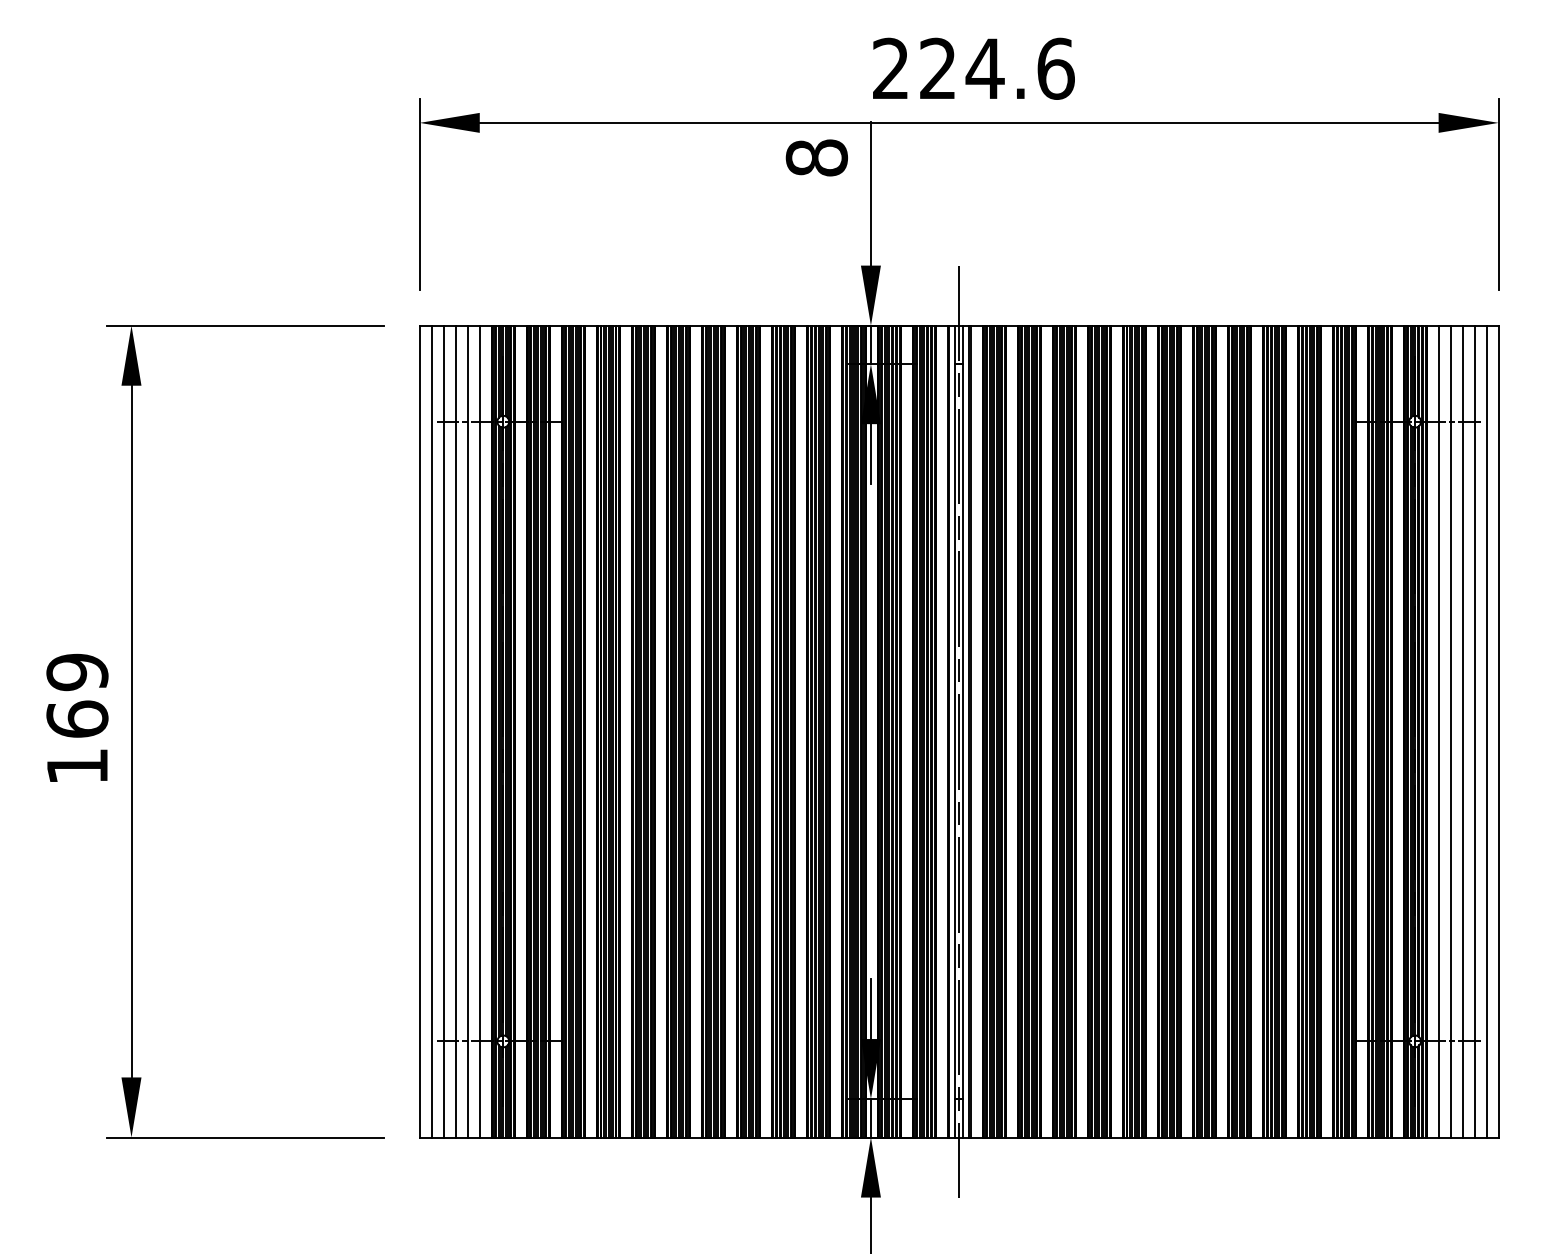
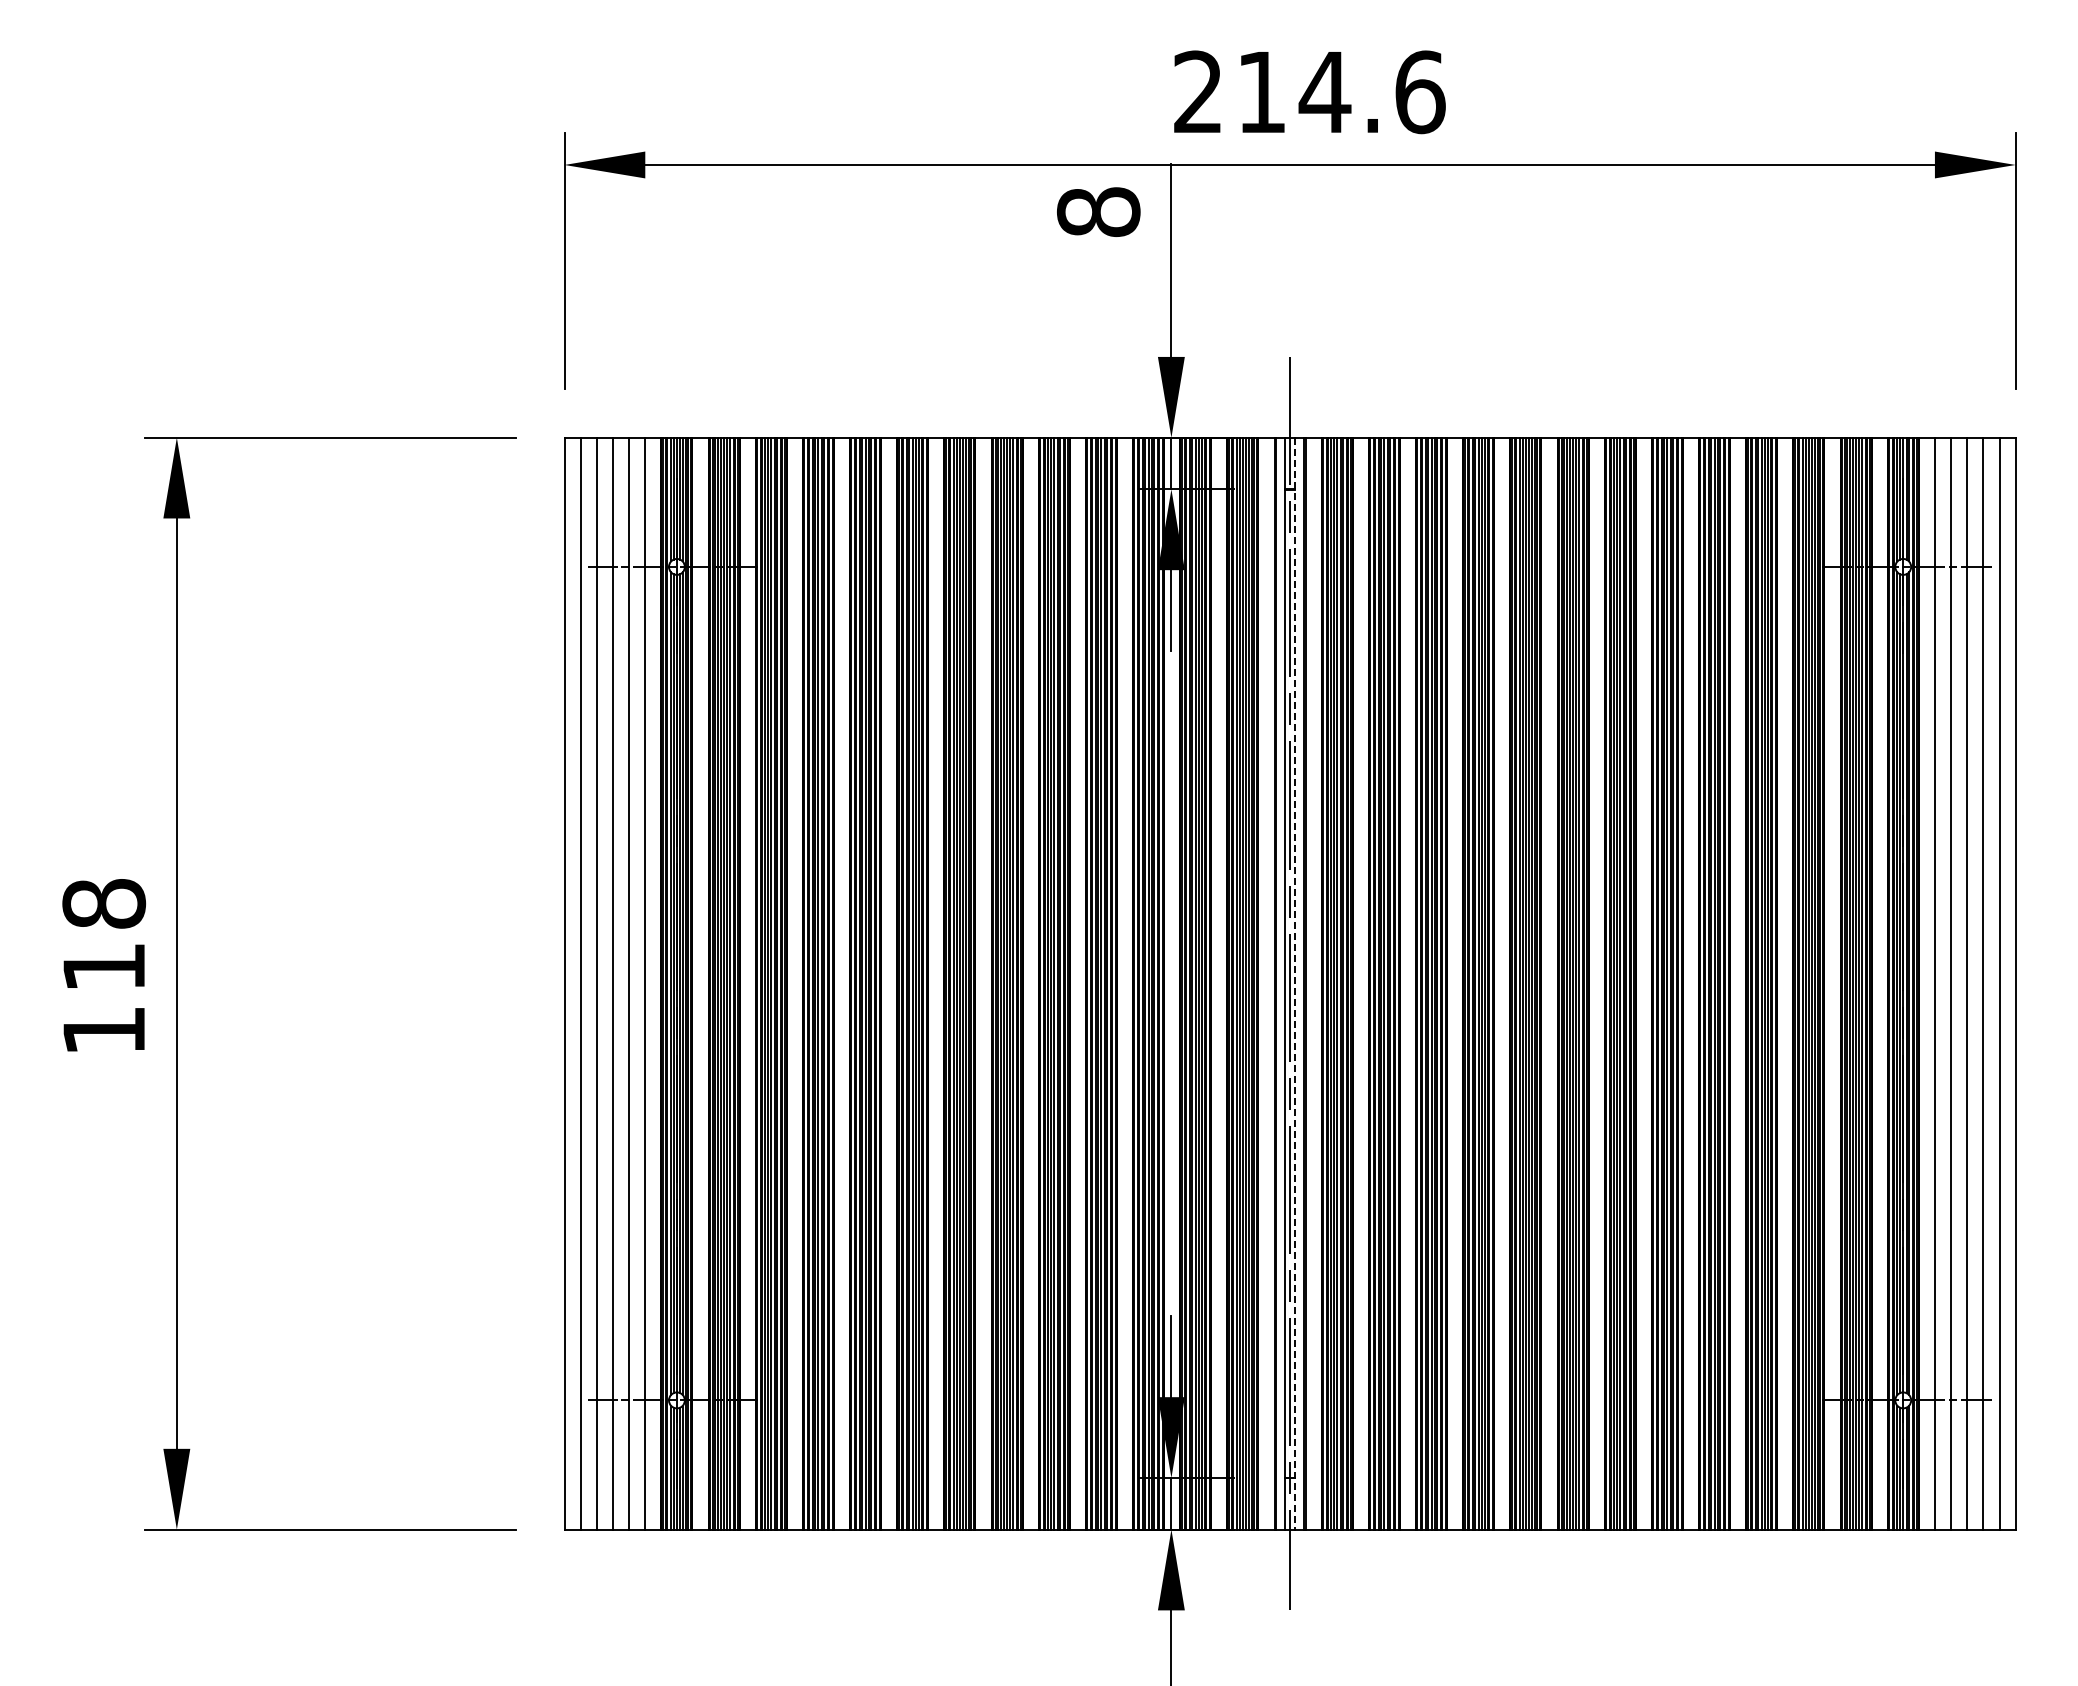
text: (937, 68) -> (1260, 91), 224.6 -> 214.6
text: (77, 695) -> (104, 935), 169 -> 118
line: (963, 731) -> (1295, 983), solid -> dashed

